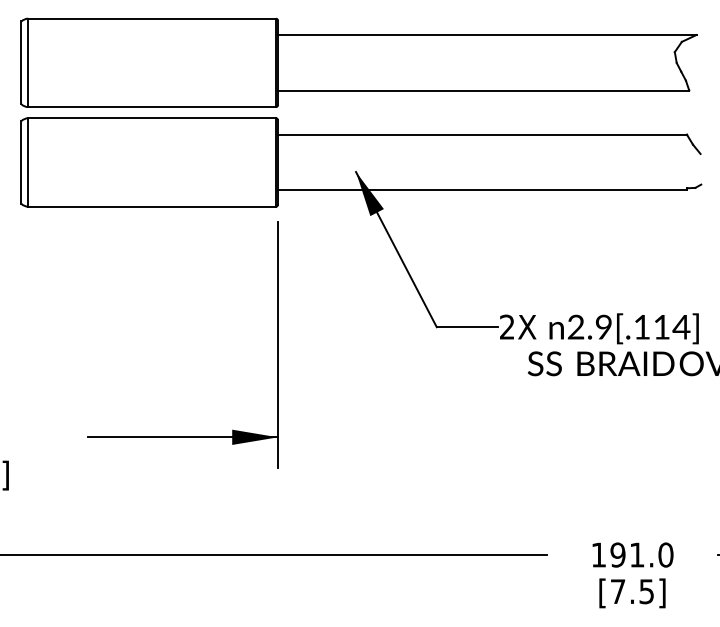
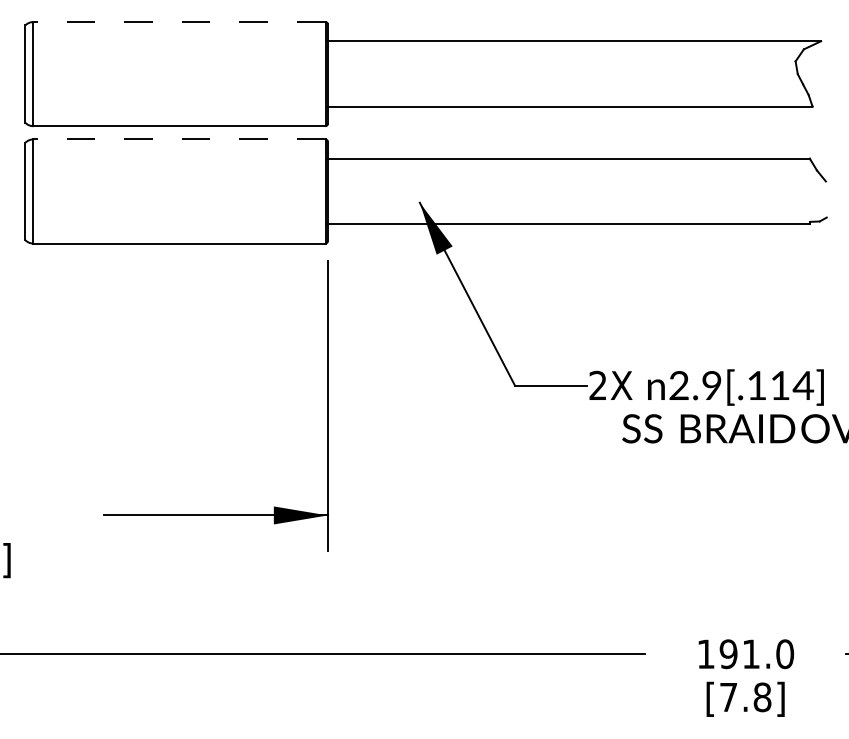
line: (152, 19) -> (179, 22), solid -> dashed
line: (152, 118) -> (179, 139), solid -> dashed
text: (646, 591) -> (762, 697), [7.5] -> [7.8]

